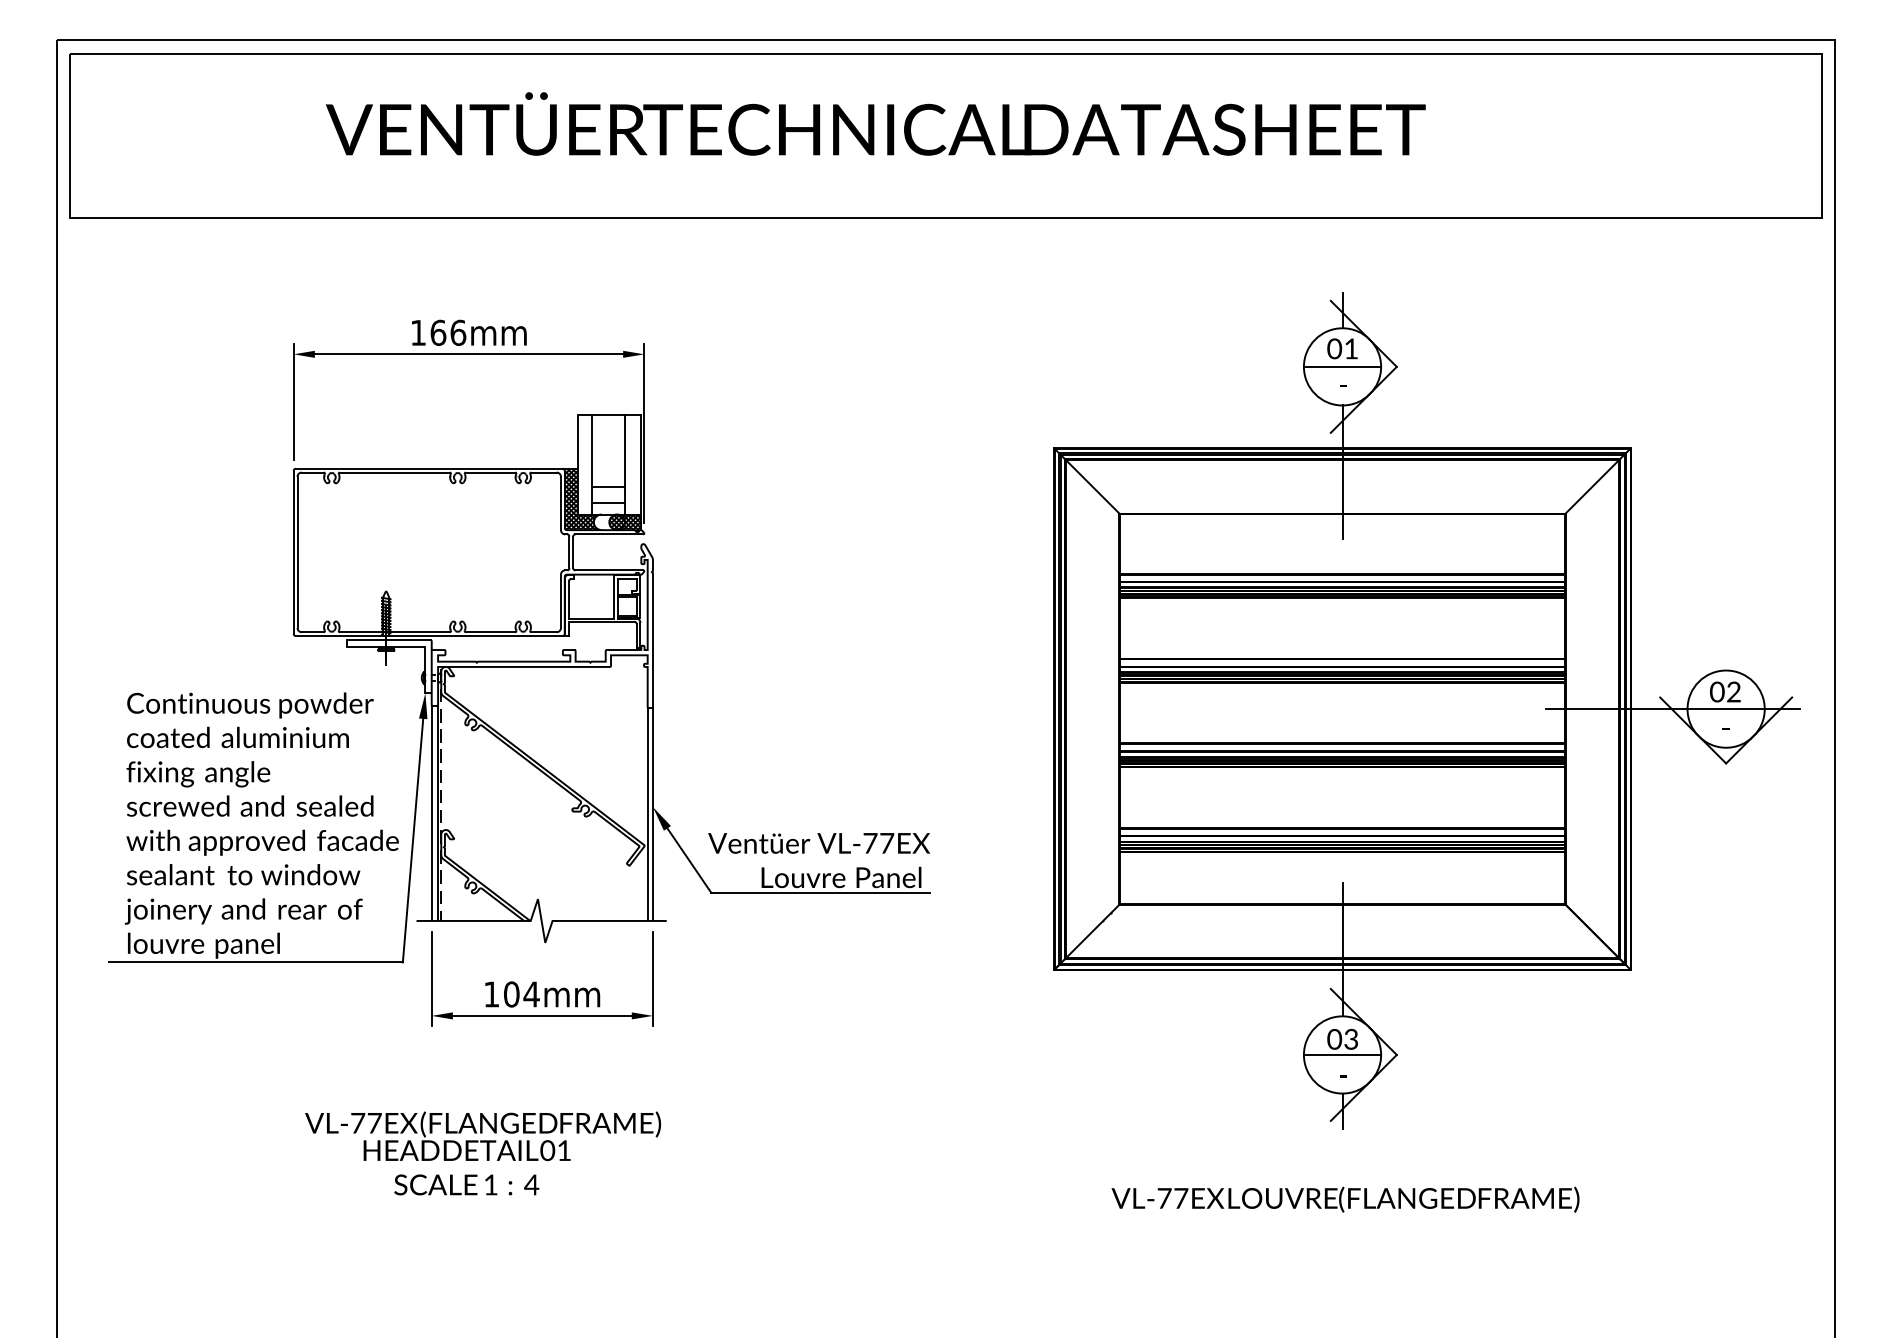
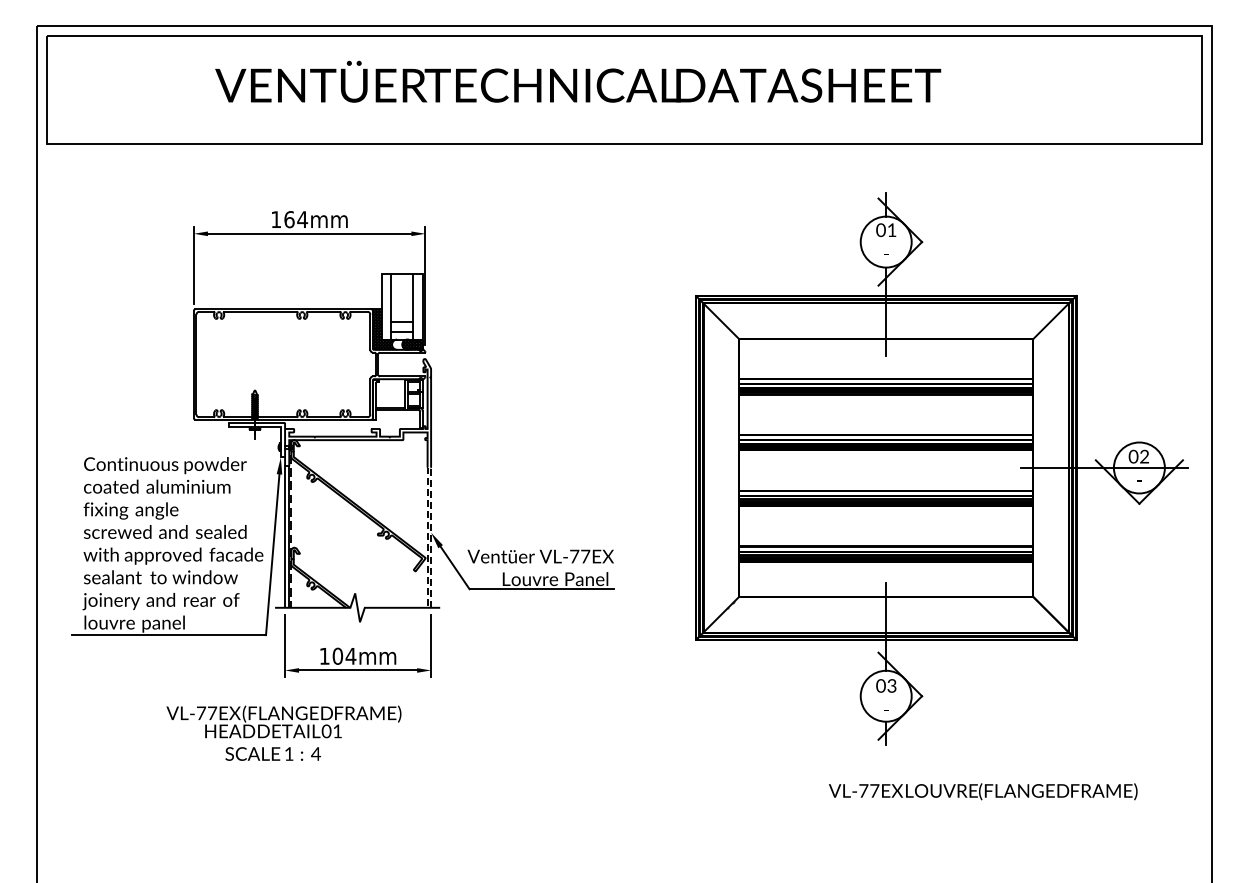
text: (458, 332) -> (302, 219), 166mm -> 164mm
line: (1341, 367) -> (885, 242), removed
line: (650, 708) -> (429, 467), solid -> dashed
line: (1341, 1055) -> (885, 696), removed
text: (482, 1152) -> (283, 732), moved
text: (1345, 1199) -> (983, 791), moved

